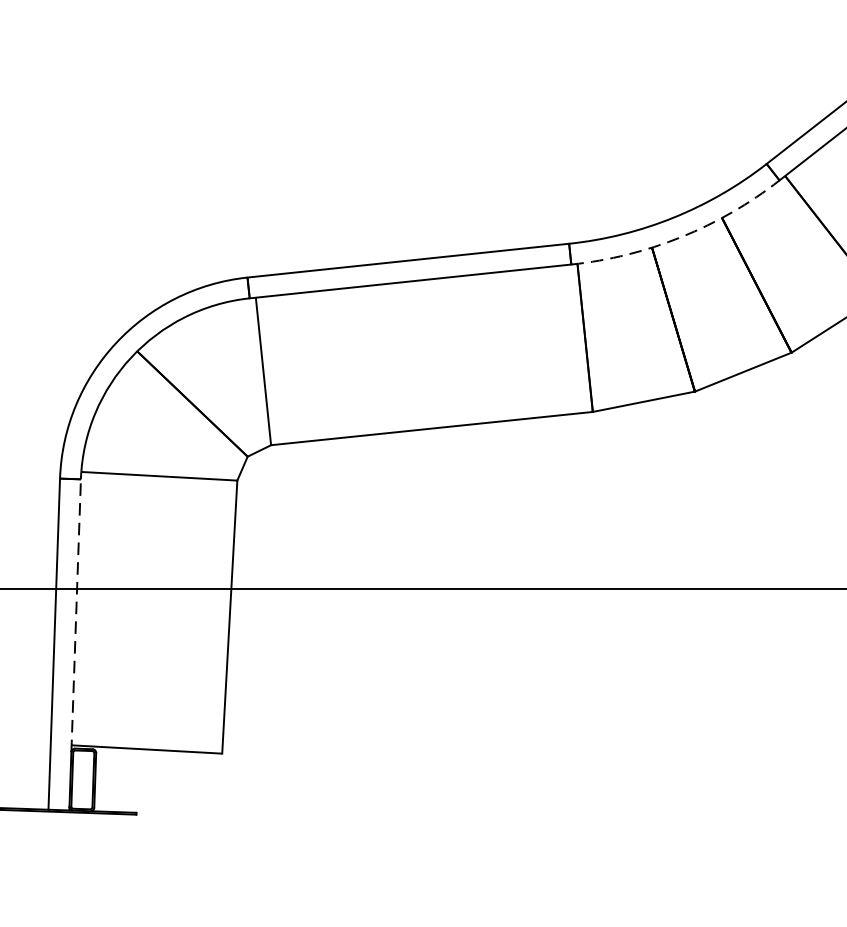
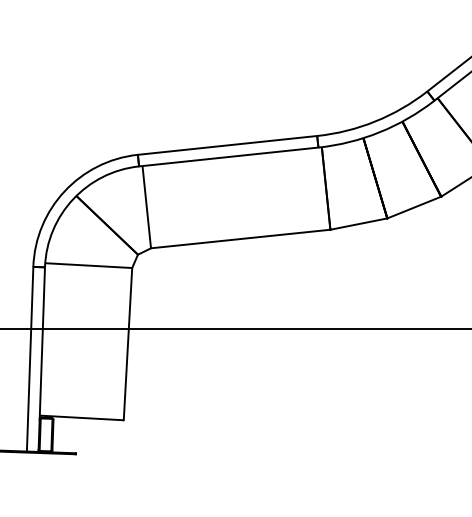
arc: (680, 237) -> (379, 132), dashed -> solid
line: (76, 614) -> (42, 342), dashed -> solid

